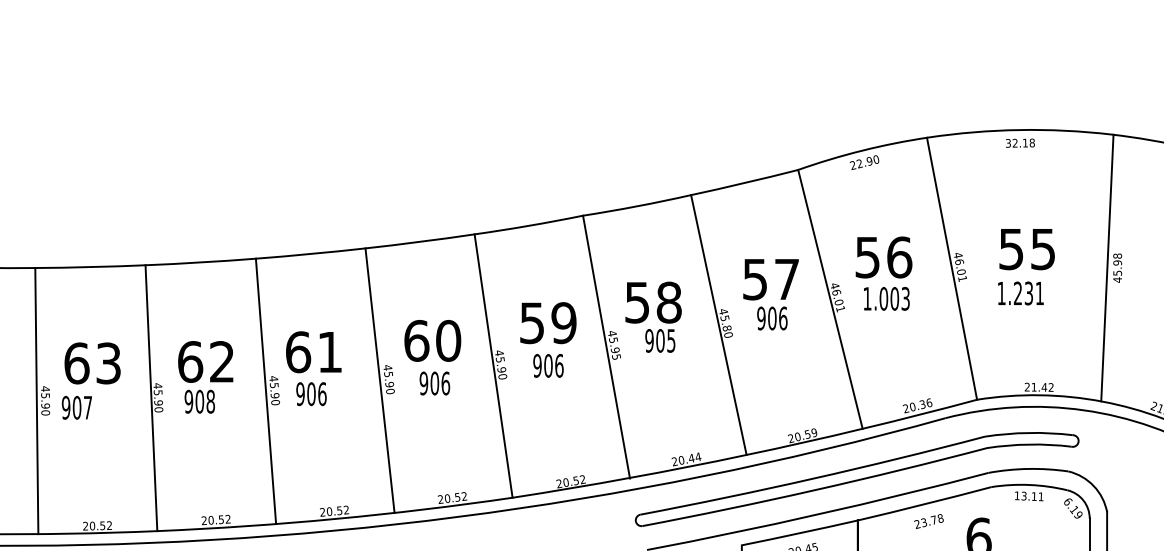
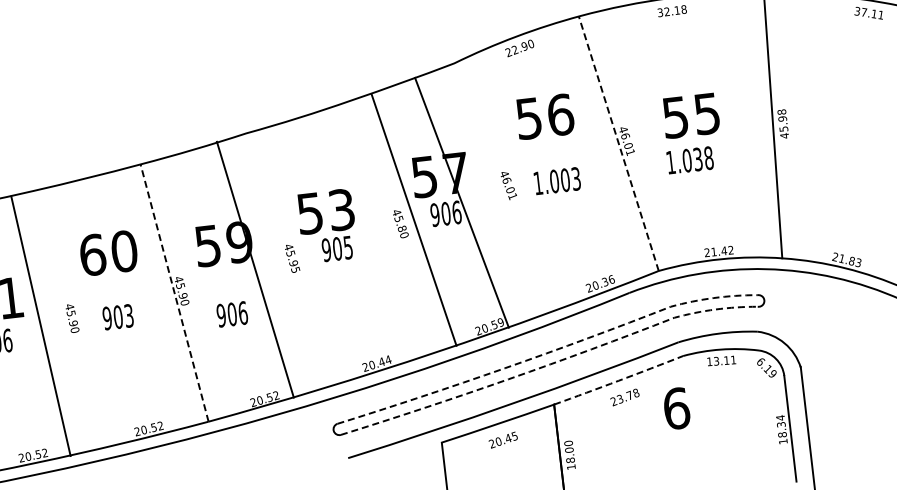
text: (883, 257) -> (544, 116), moved
line: (951, 268) -> (618, 143), solid -> dashed
text: (1028, 293) -> (697, 159), 1.231 -> 1.038
line: (830, 298) -> (461, 201), moved
text: (668, 302) -> (341, 209), 58 -> 53
line: (718, 324) -> (413, 219), moved
text: (432, 340) -> (108, 252), moved
line: (606, 346) -> (255, 269), moved
line: (493, 365) -> (174, 292), solid -> dashed
text: (548, 365) -> (232, 314), moved
line: (379, 380) -> (40, 326), moved
text: (445, 383) -> (128, 315), 906 -> 903
line: (859, 467) -> (549, 351), solid -> dashed
line: (859, 479) -> (551, 363), solid -> dashed
arc: (924, 504) -> (618, 381), solid -> dashed

